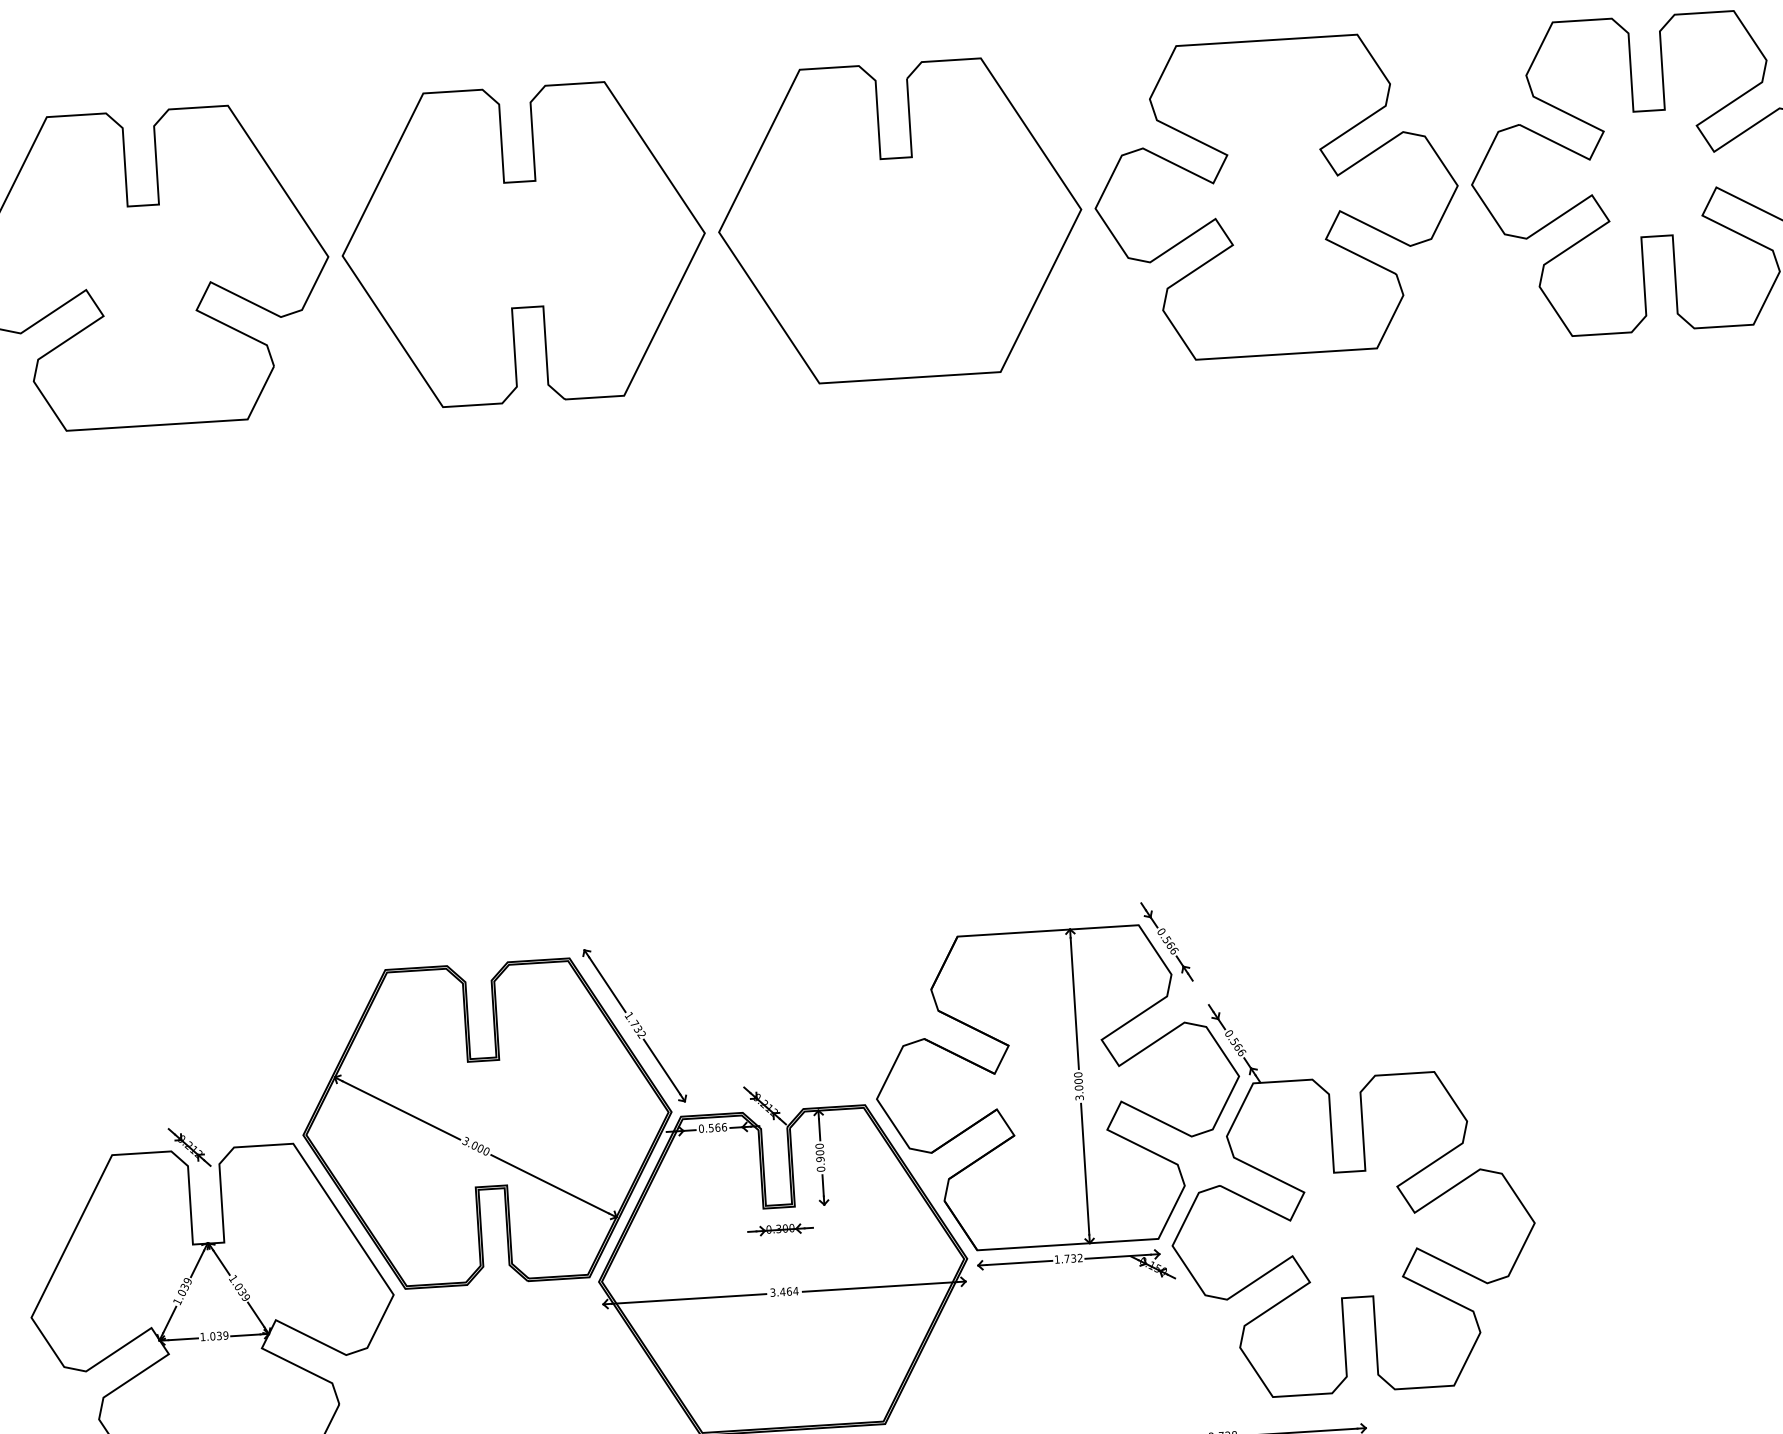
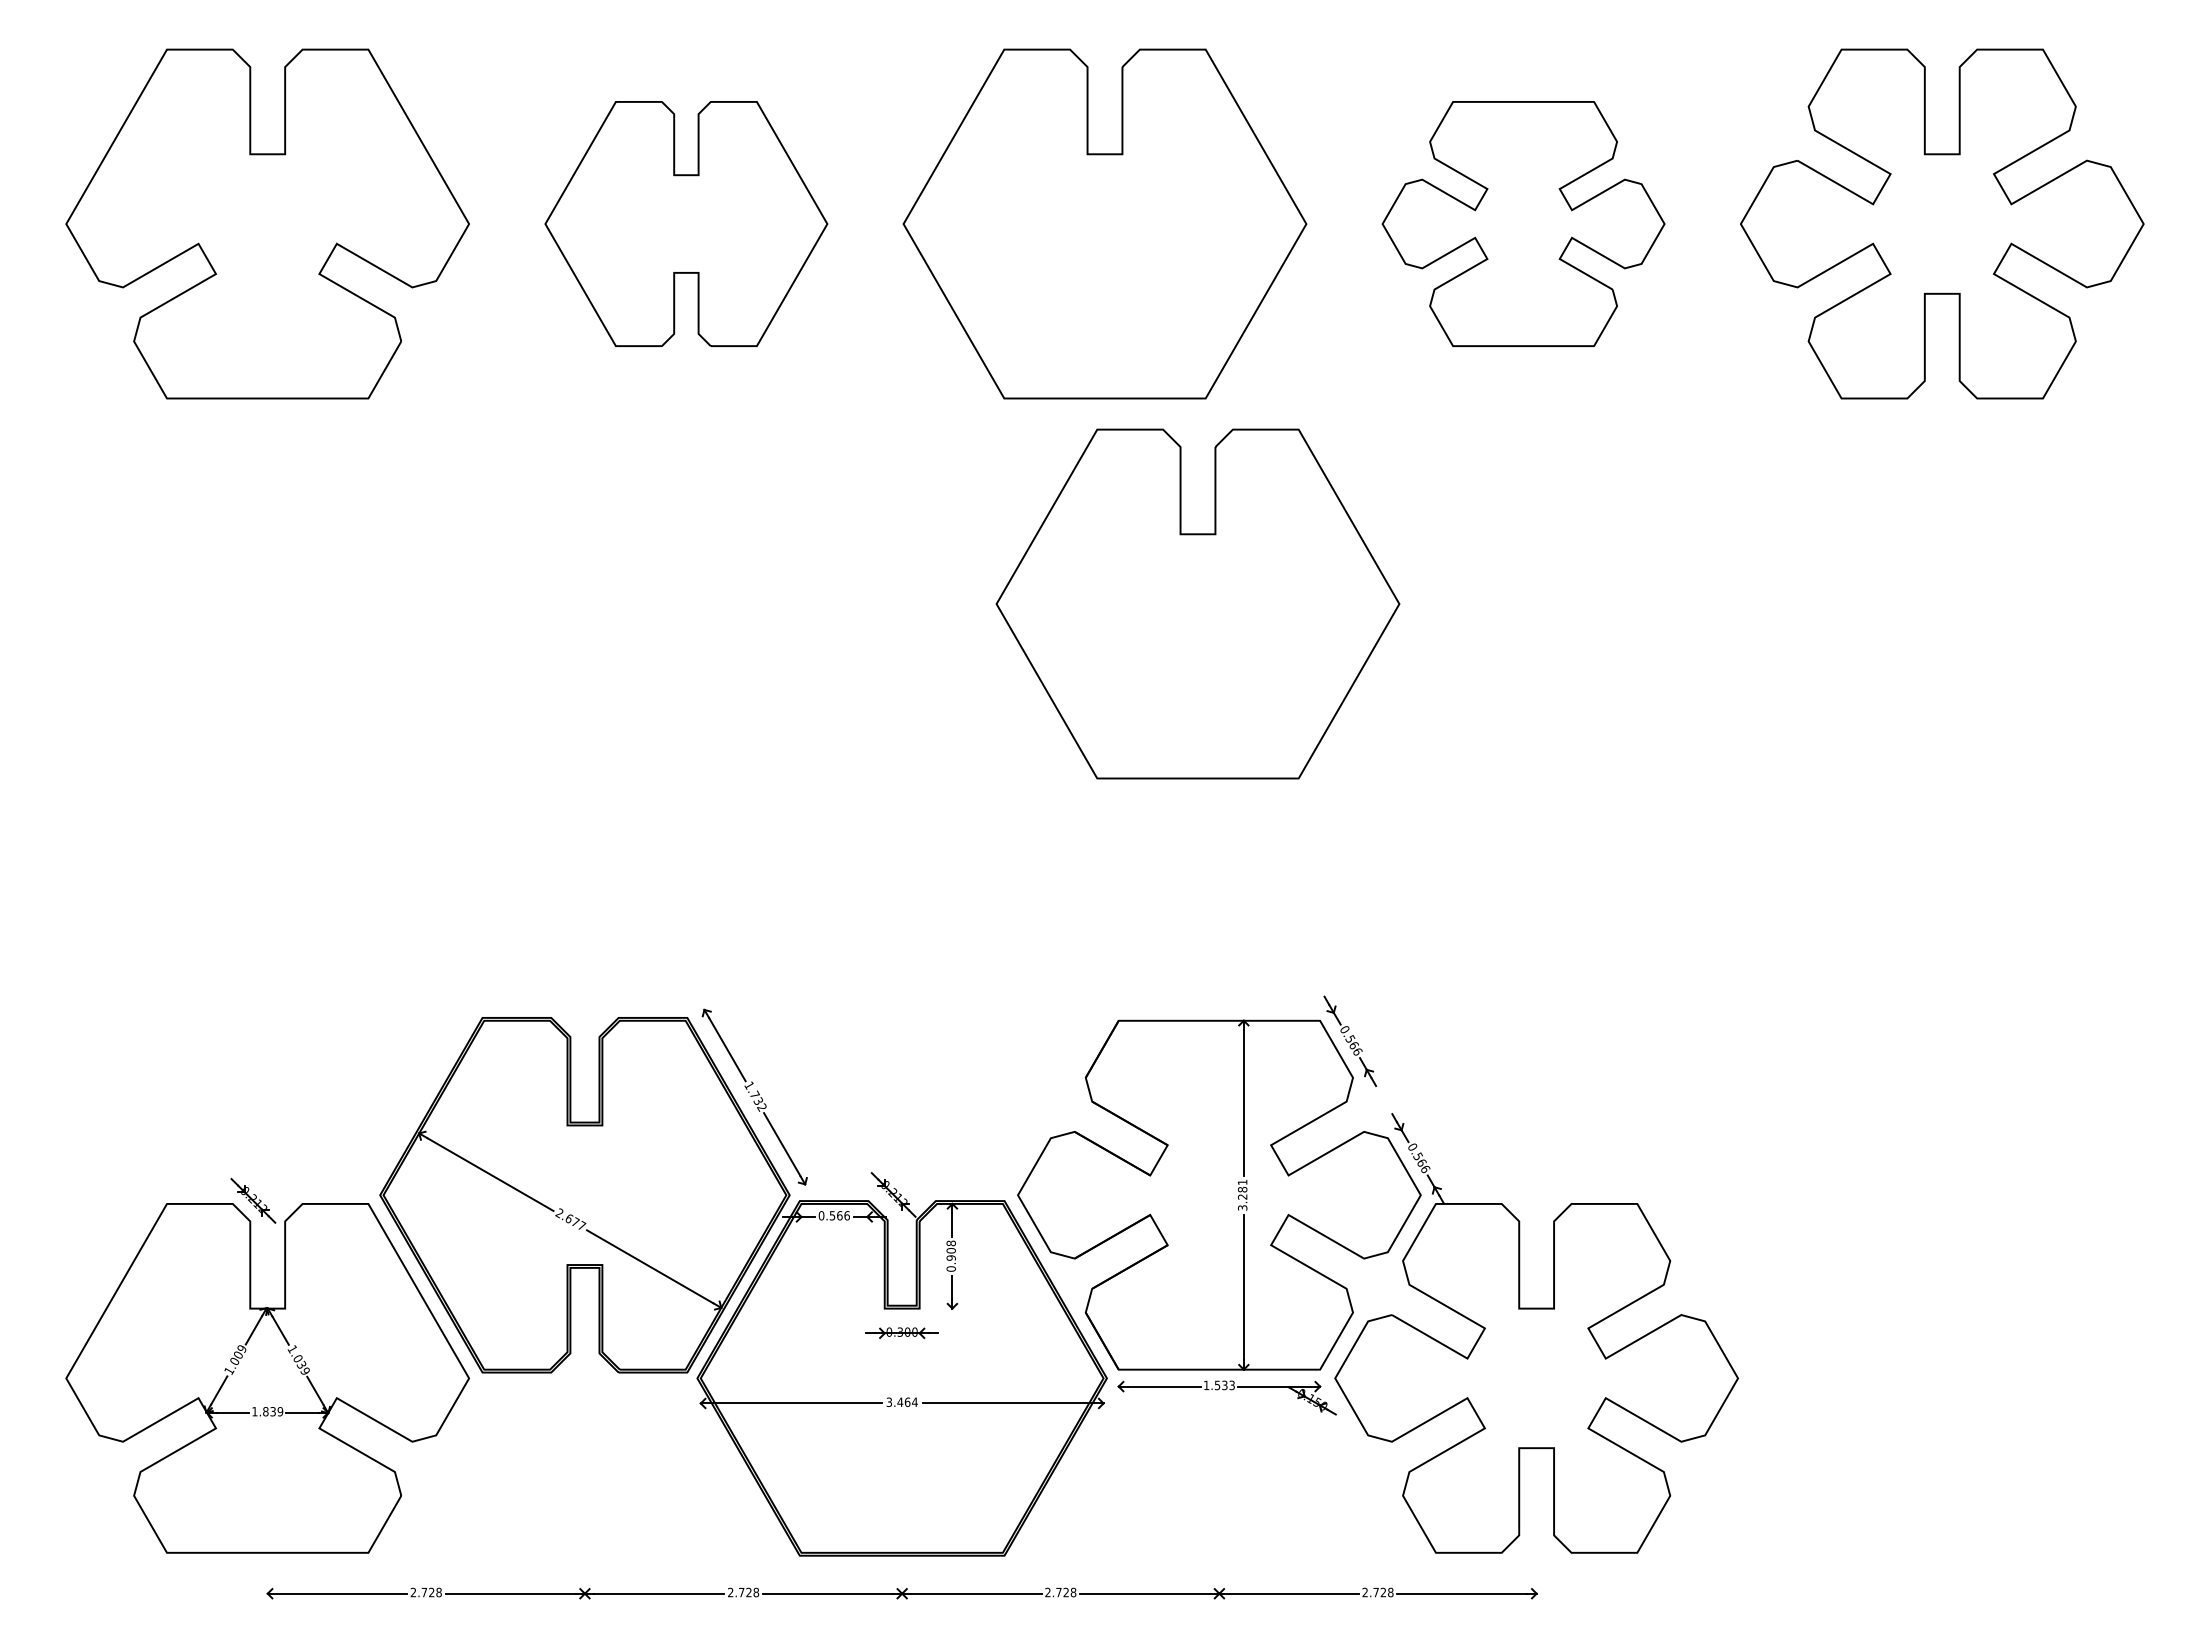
part: (1276, 196) -> (1523, 223), size x0.7
part: (523, 244) -> (686, 223), size x0.7
part: (1004, 556) -> (1197, 603), added
text: (1078, 1081) -> (1242, 1189), 3.000 -> 3.281
text: (475, 1146) -> (570, 1219), 3.000 -> 2.677
text: (818, 1146) -> (950, 1243), 0.900 -> 0.908
text: (1073, 1258) -> (1224, 1385), 1.732 -> 1.533
text: (184, 1287) -> (237, 1355), 1.039 -> 1.009
text: (212, 1336) -> (265, 1411), 1.039 -> 1.839

